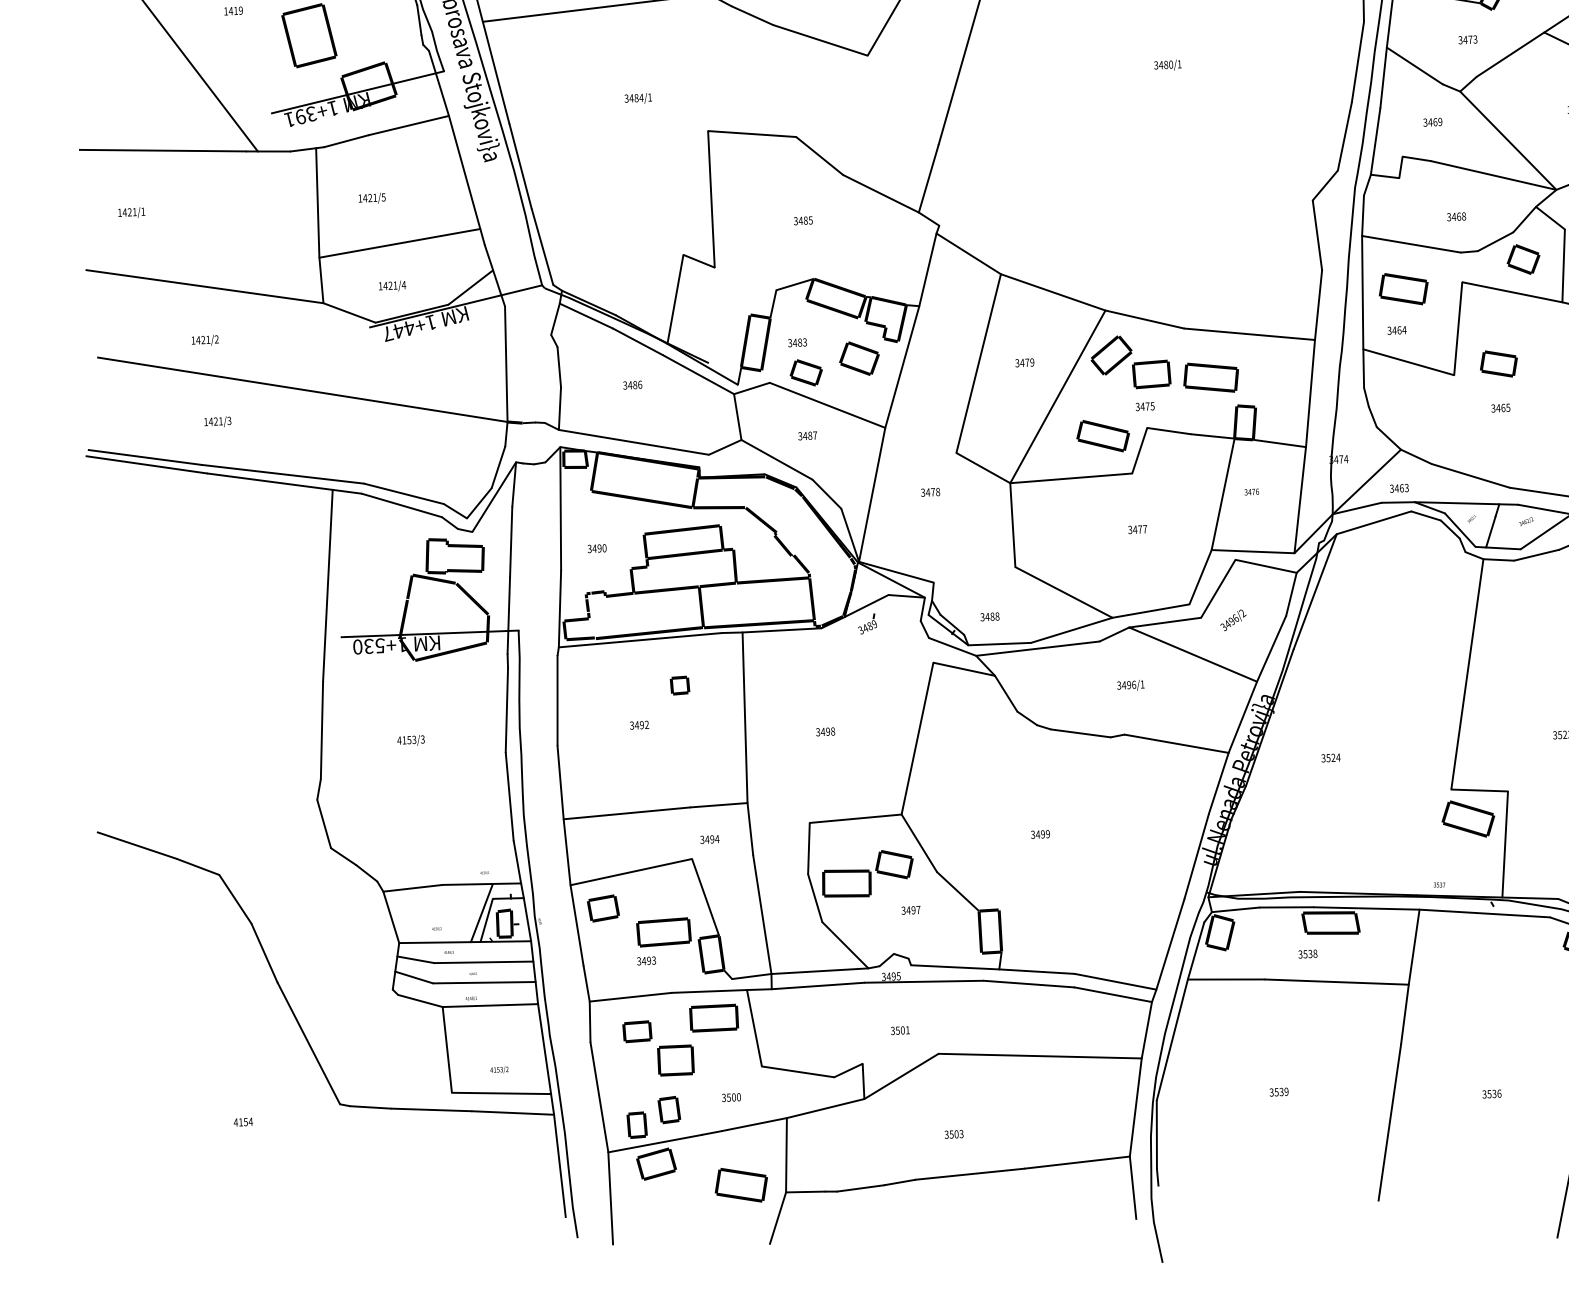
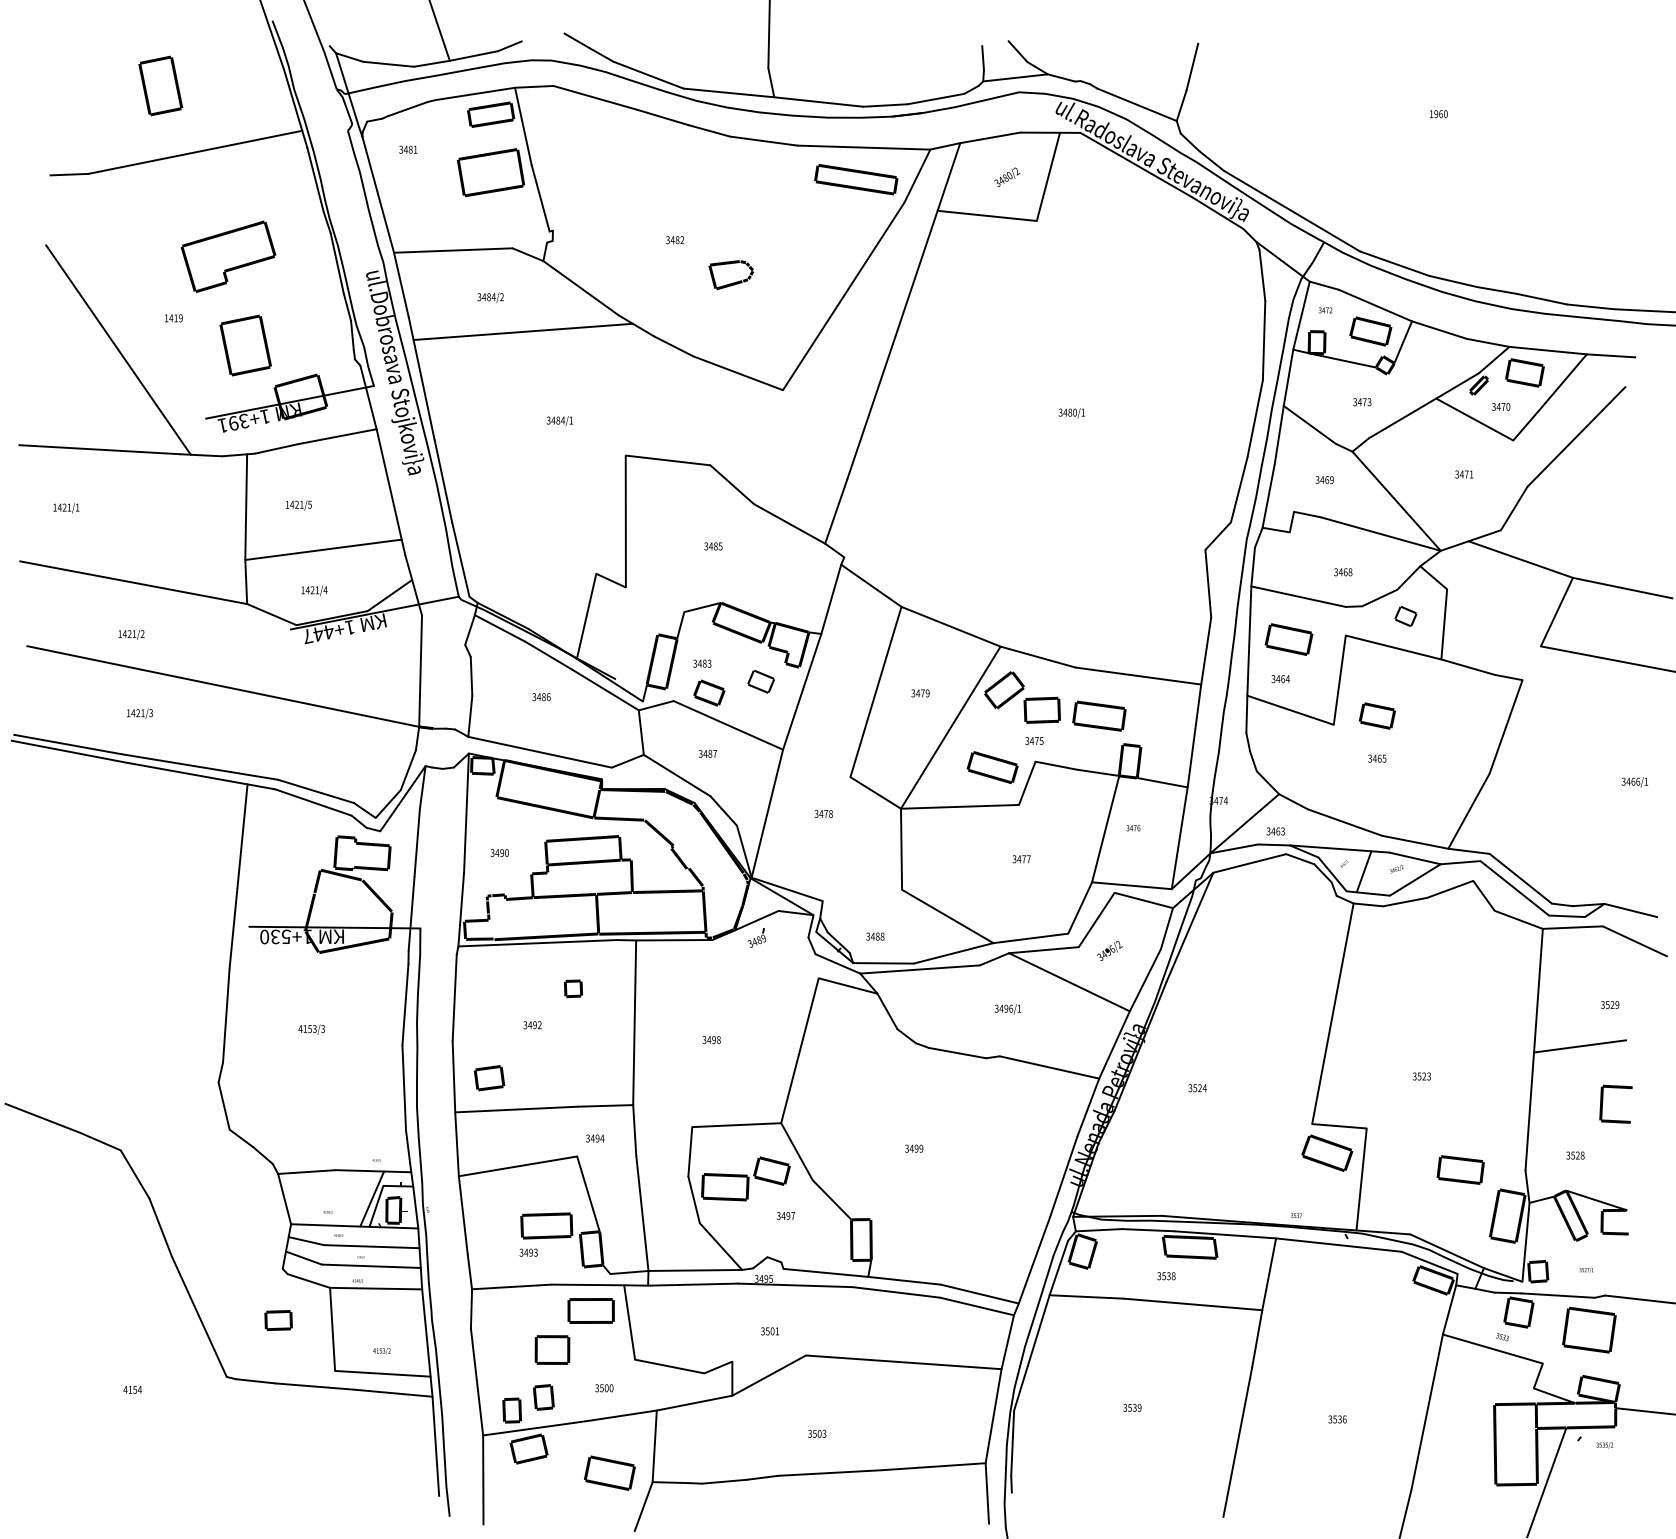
part: (1523, 259) -> (1405, 616), size x0.7
part: (858, 358) -> (760, 681), size x0.7
part: (603, 908) -> (489, 1078), moved
part: (637, 1031) -> (278, 1320), moved

